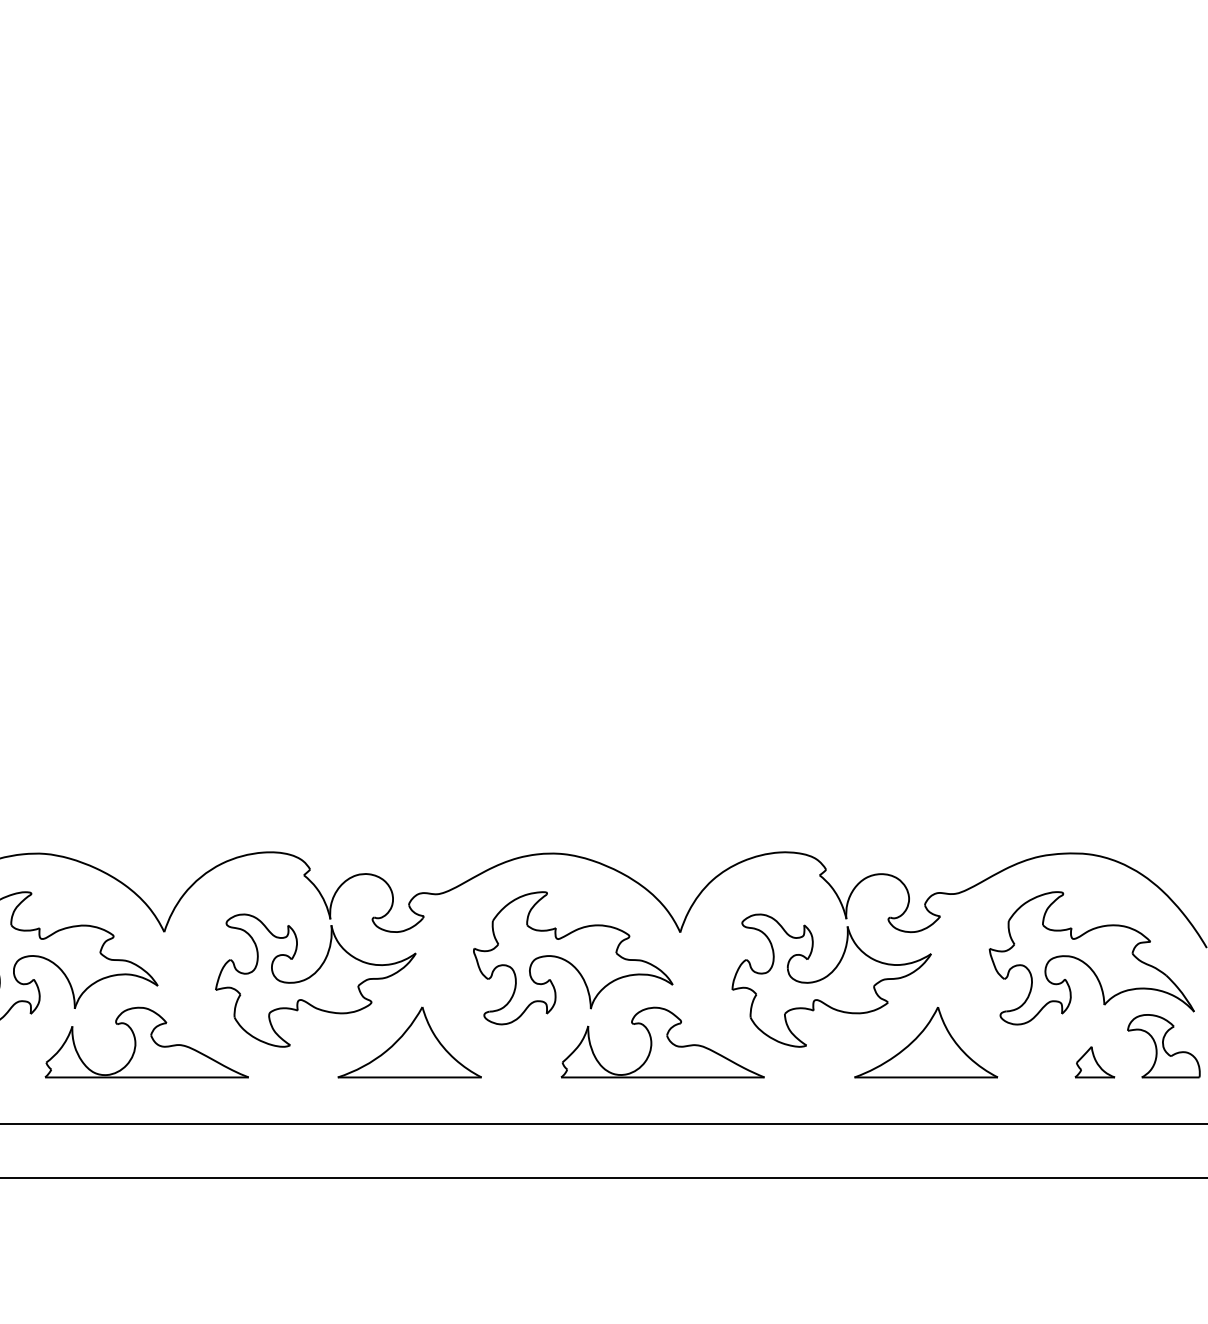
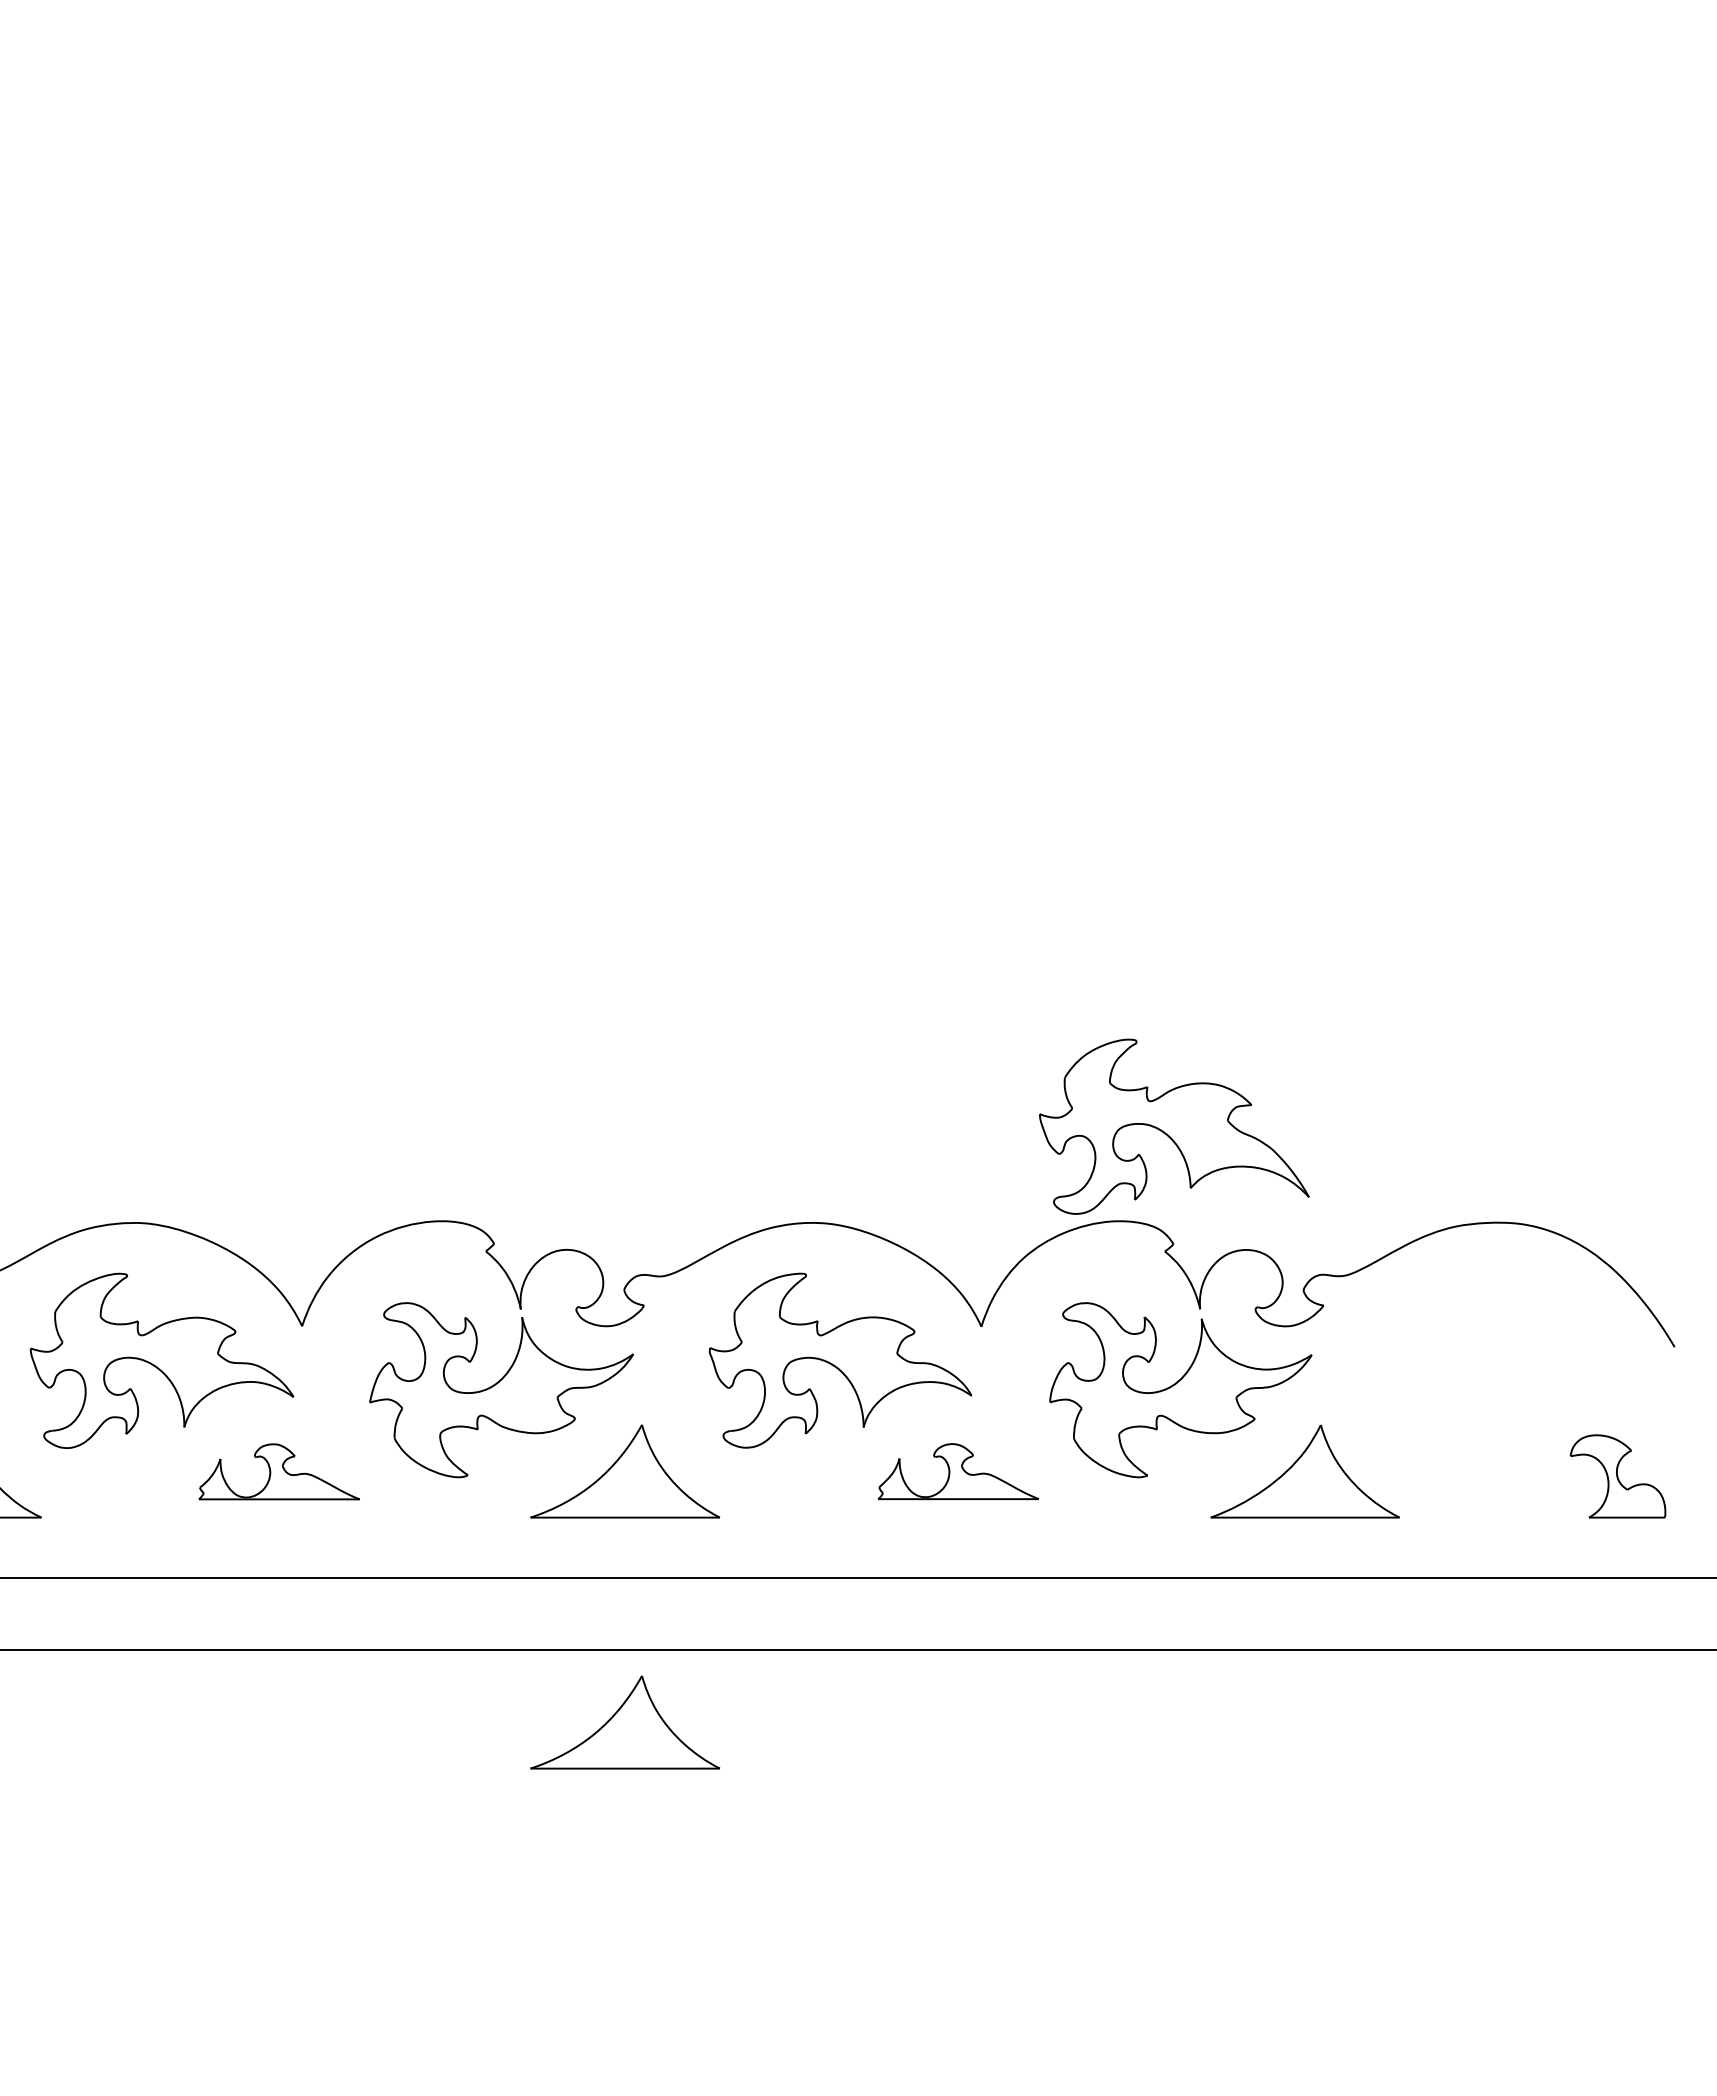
part: (1092, 958) -> (1174, 1126), moved
part: (147, 1042) -> (279, 1471), size x0.6
part: (662, 1042) -> (958, 1471), size x0.6
part: (1094, 1062) -> (1526, 1497), removed
part: (409, 1233) -> (625, 1722), added

